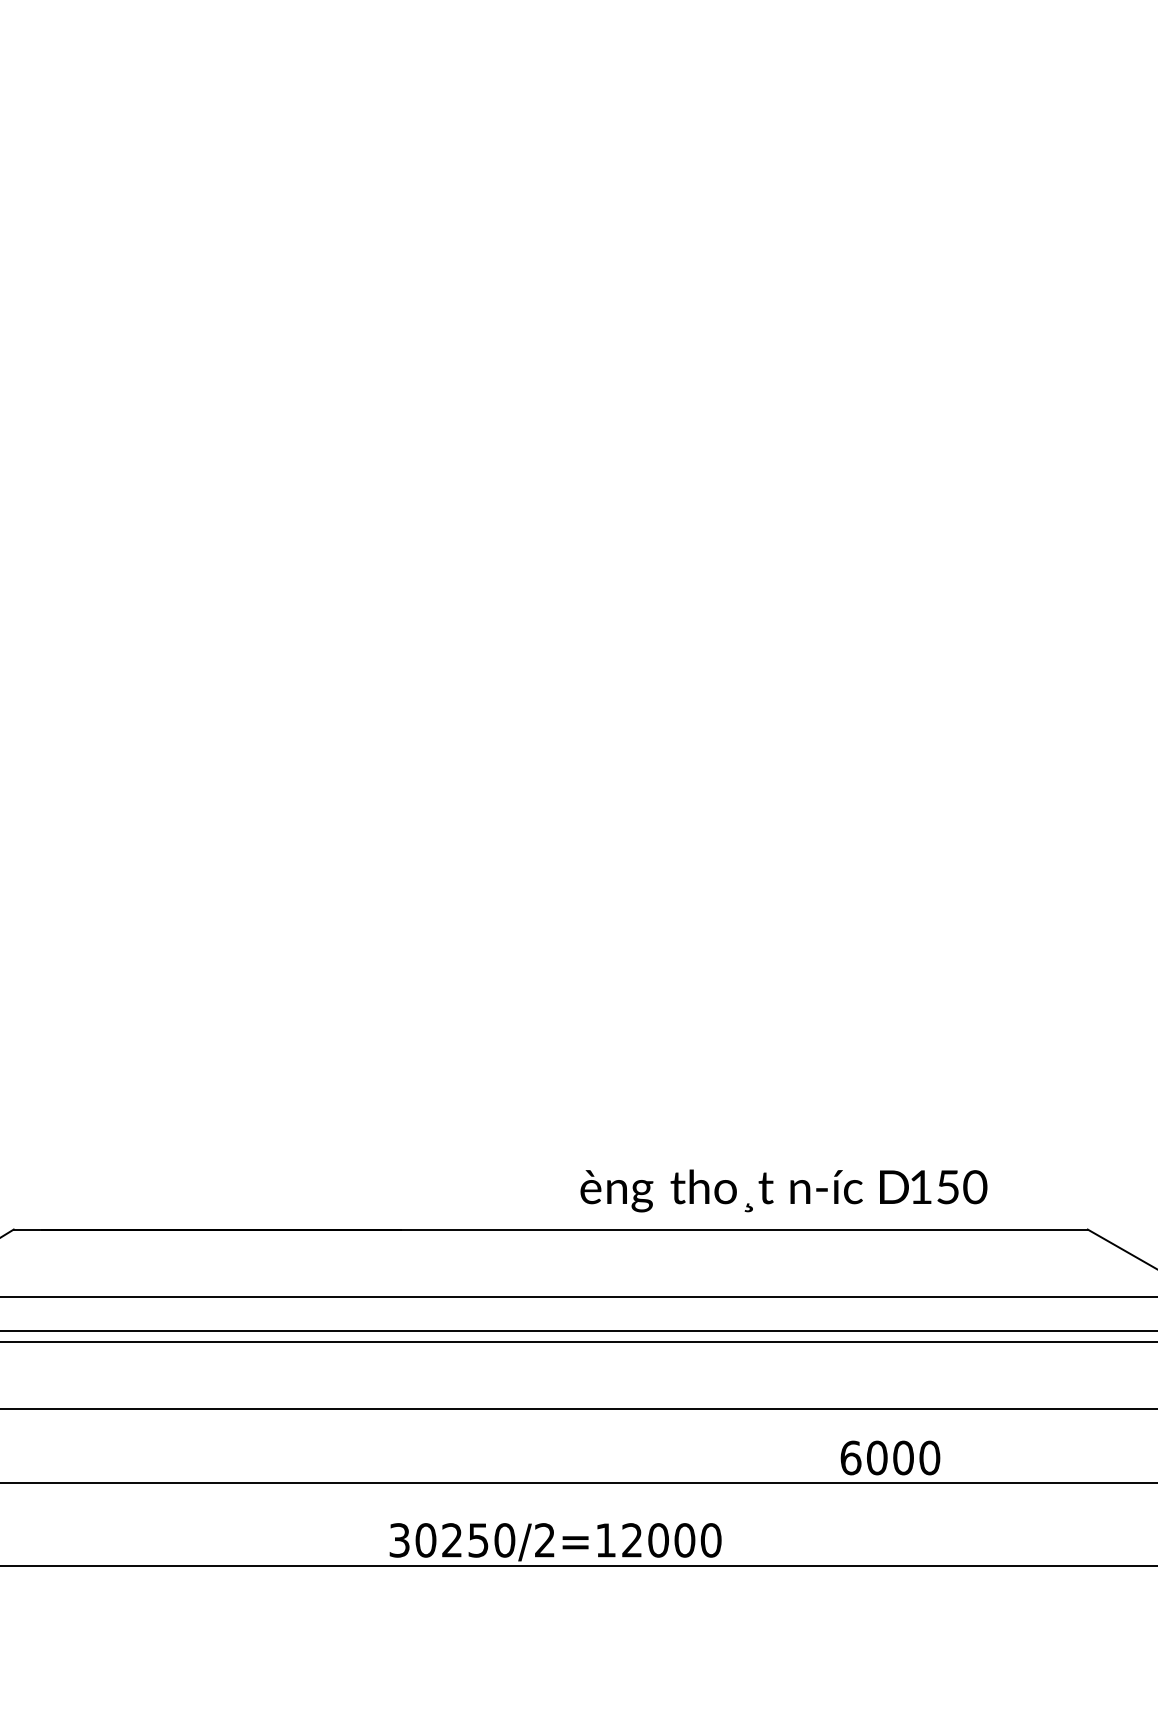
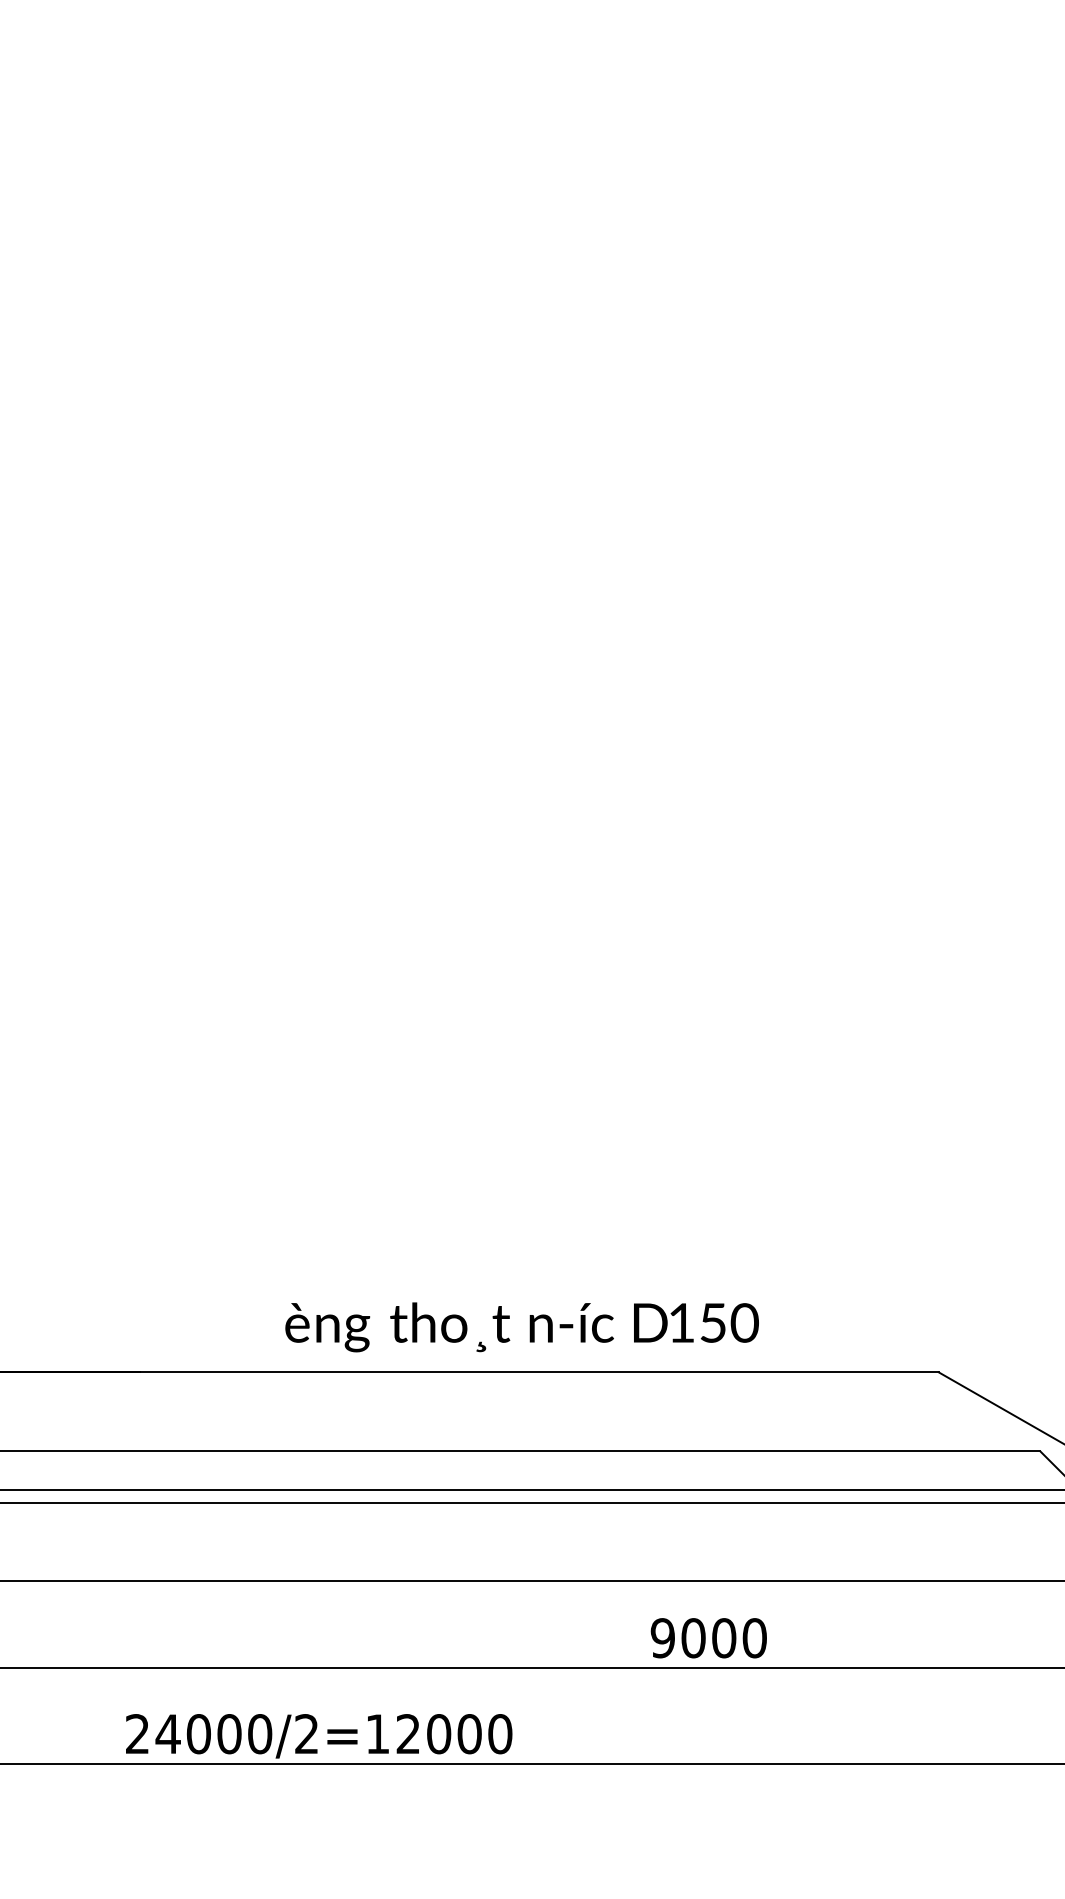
text: (783, 1190) -> (521, 1326), moved
text: (850, 1457) -> (662, 1637), 6000 -> 9000
text: (438, 1540) -> (182, 1734), 30250/2=12000 -> 24000/2=12000

